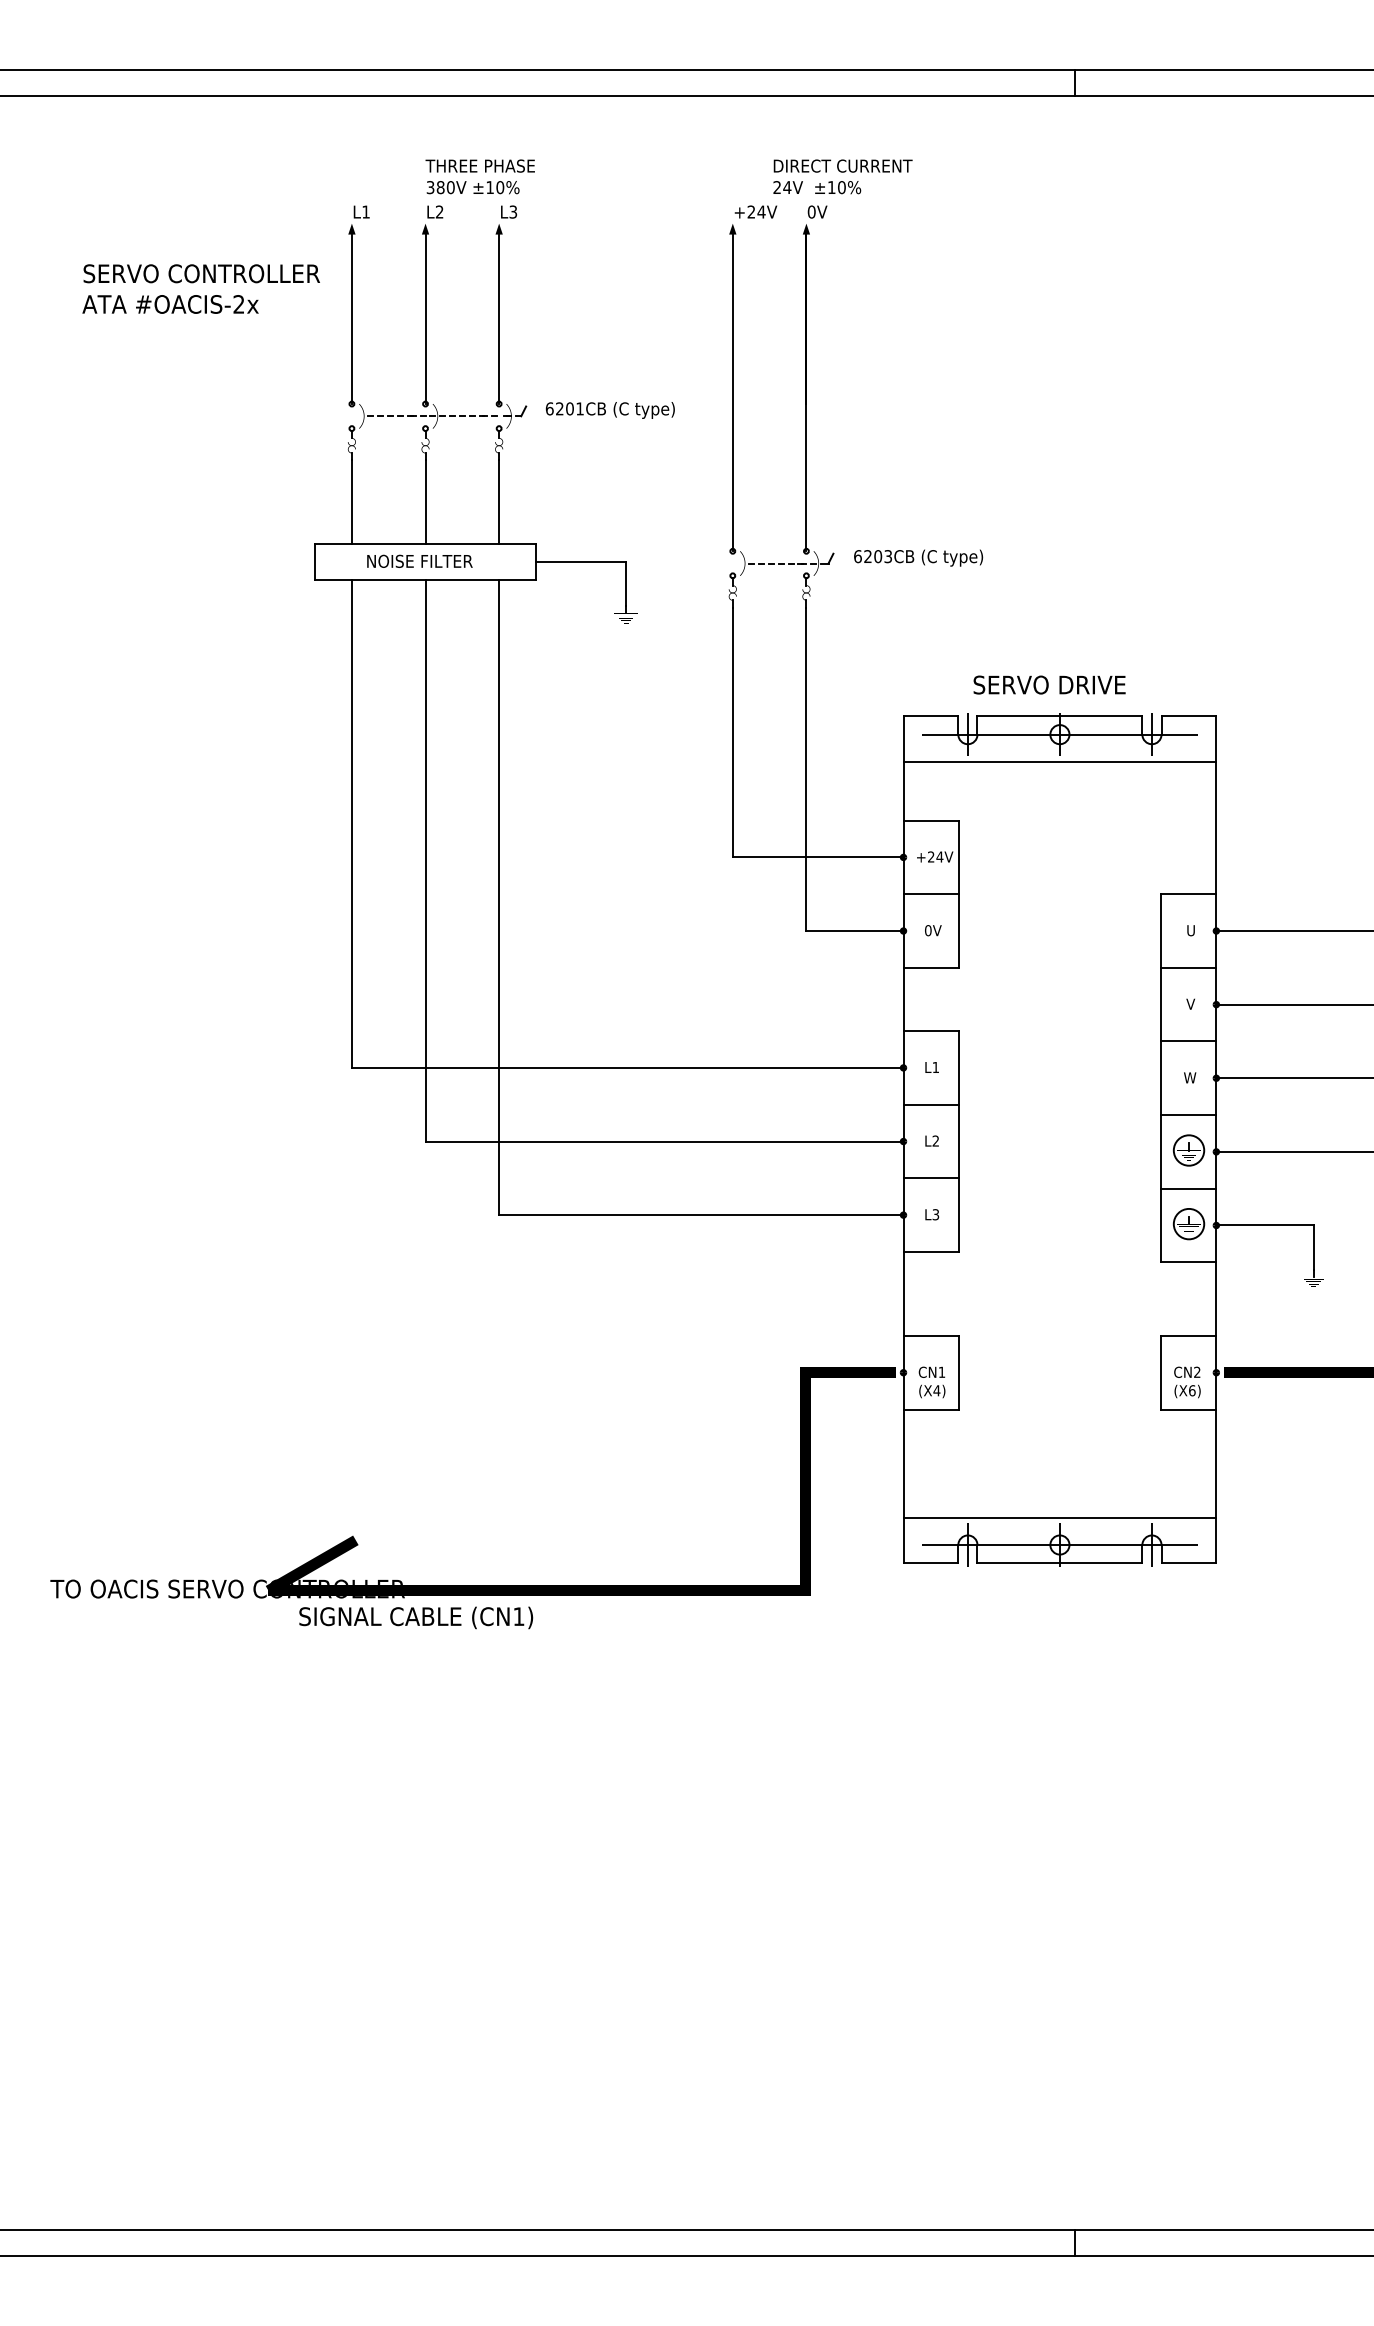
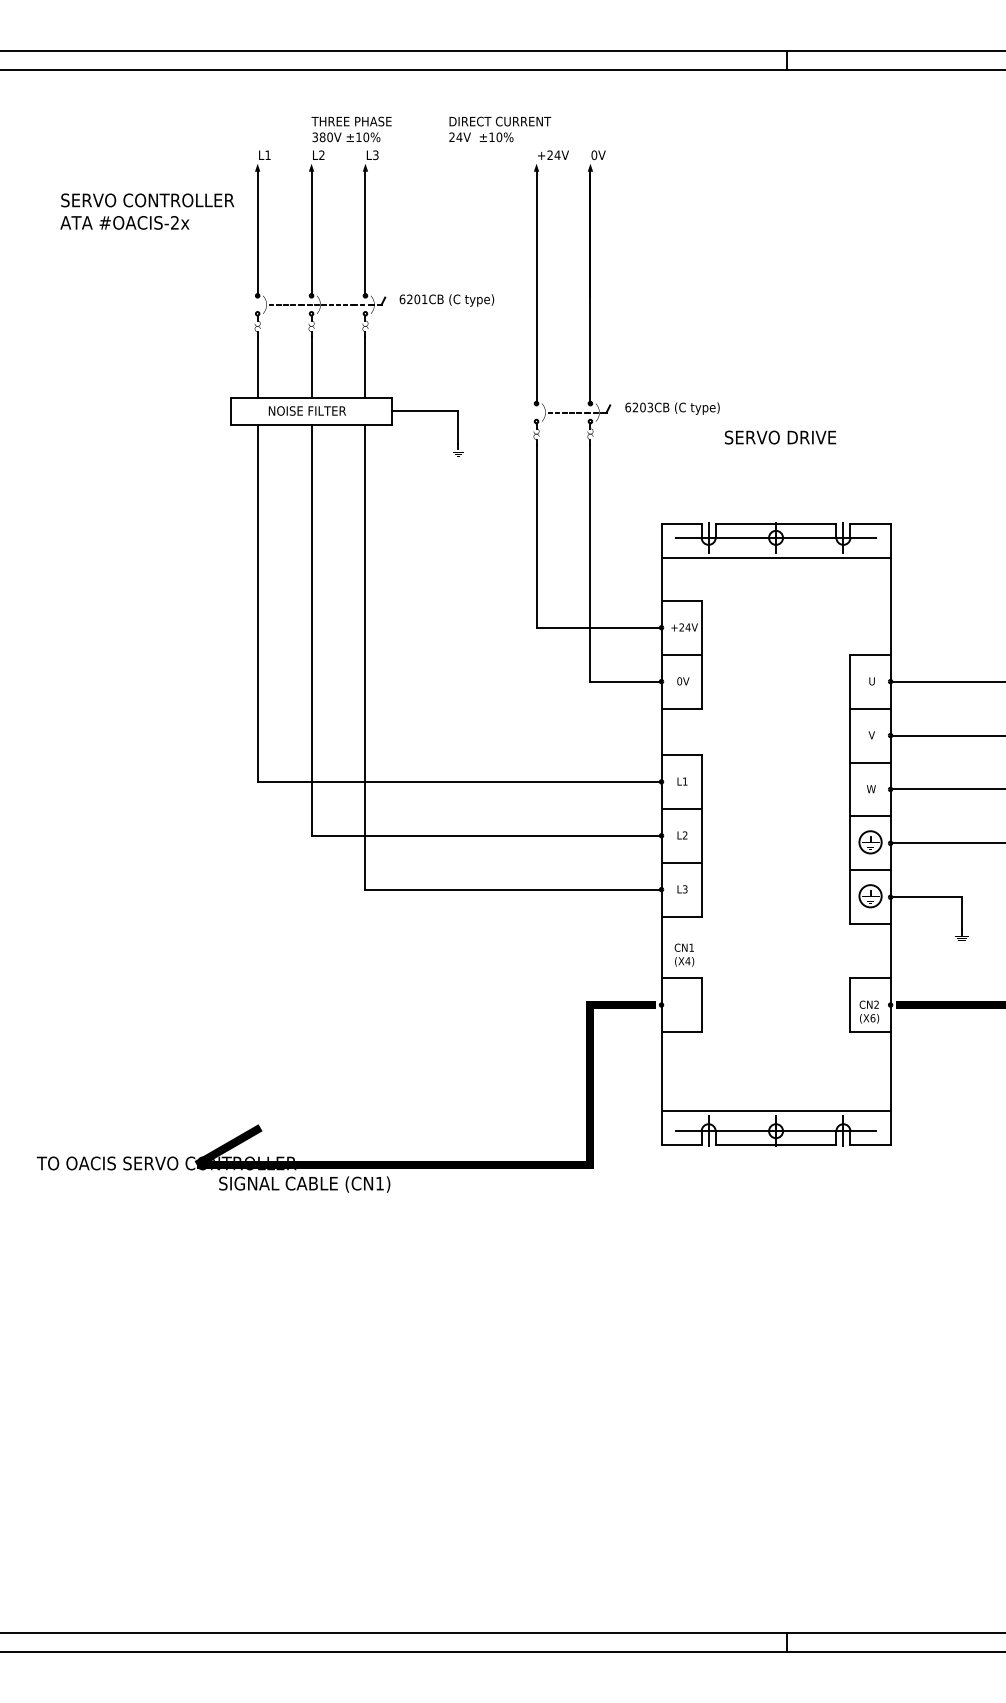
text: (843, 176) -> (500, 129), moved
text: (1049, 684) -> (780, 437), moved
text: (932, 1381) -> (684, 954), moved

